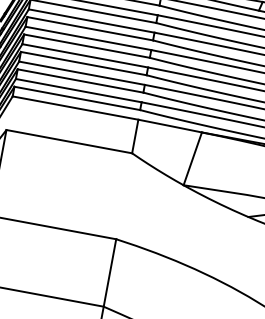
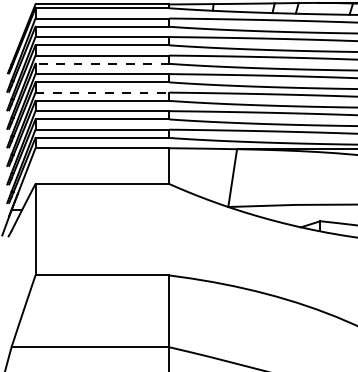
line: (90, 28) -> (102, 63), solid -> dashed
line: (85, 55) -> (102, 92), solid -> dashed

